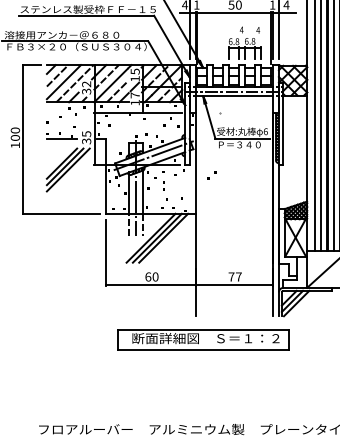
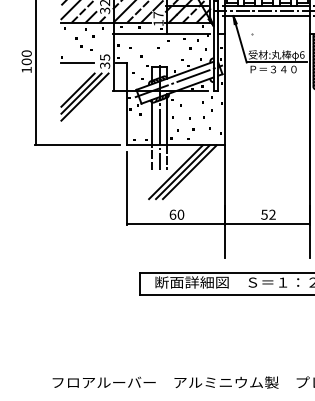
part: (211, 175) -> (207, 114), moved
text: (234, 276) -> (267, 214), 77 -> 52

